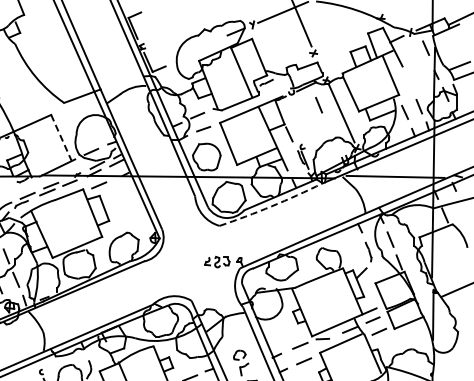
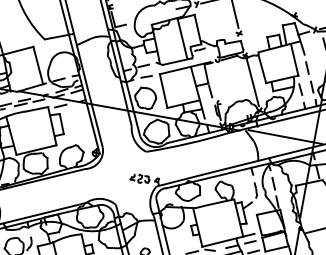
line: (319, 104) -> (307, 67), moved
line: (61, 138) -> (38, 65), dashed -> solid
arc: (271, 206) -> (188, 143), dashed -> solid

